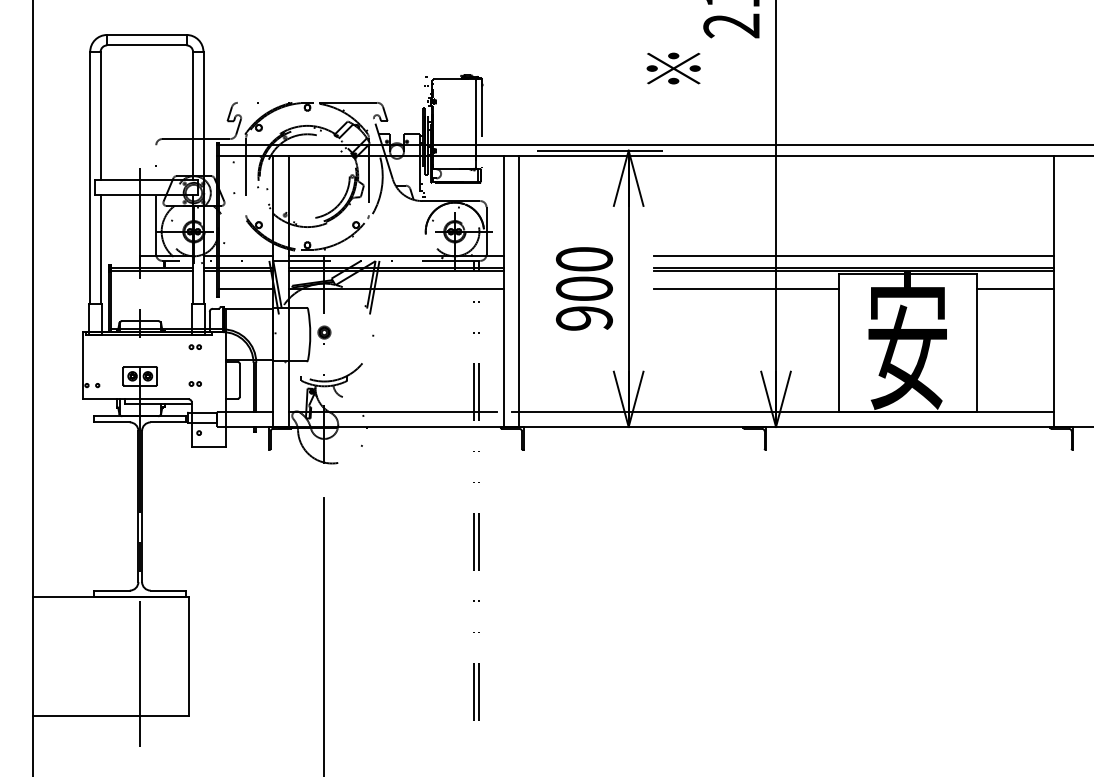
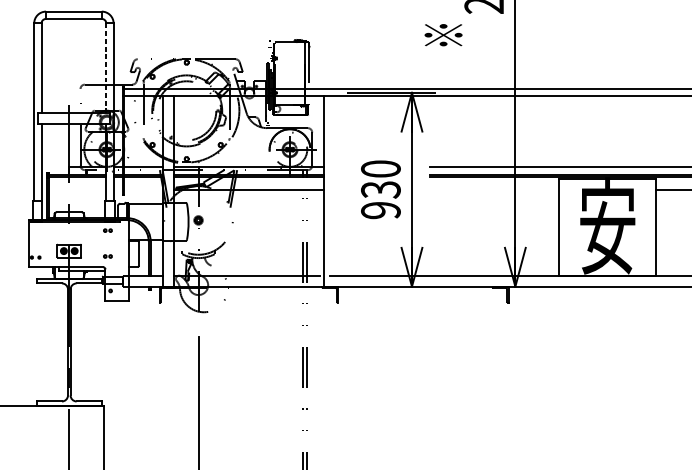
line: (193, 115) -> (106, 68), solid -> dashed
line: (245, 288) -> (143, 189), removed
text: (584, 288) -> (380, 189), 900 -> 930
line: (746, 288) -> (494, 189), removed
line: (519, 290) -> (335, 190), removed

